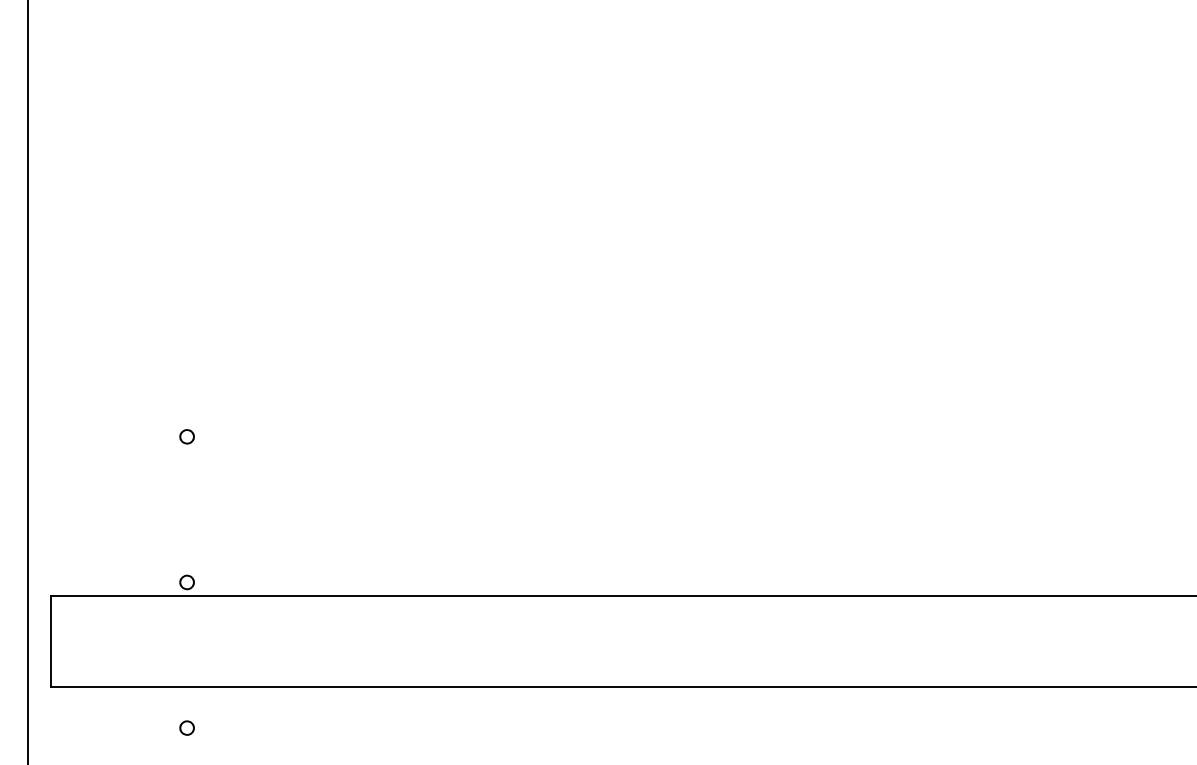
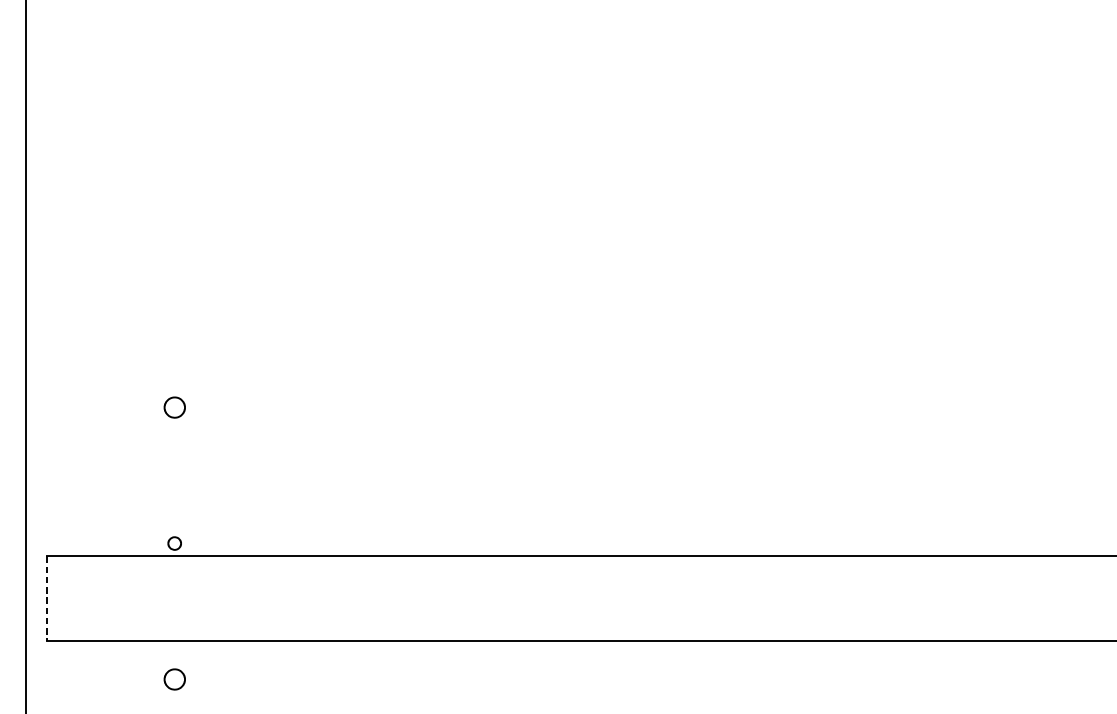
part: (186, 436) -> (174, 407), size x1.6
line: (50, 641) -> (47, 598), solid -> dashed
part: (186, 727) -> (174, 678), size x1.6

